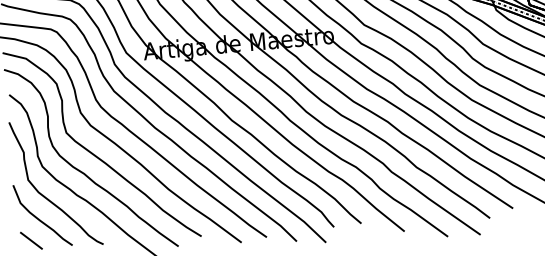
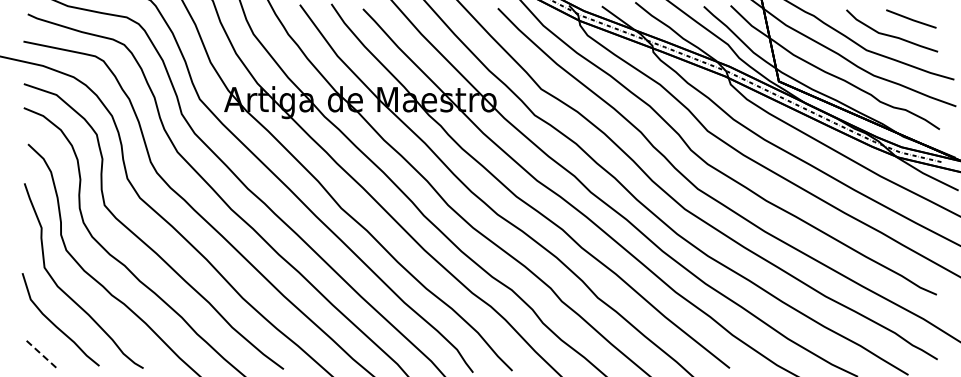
line: (31, 240) -> (41, 354), solid -> dashed

